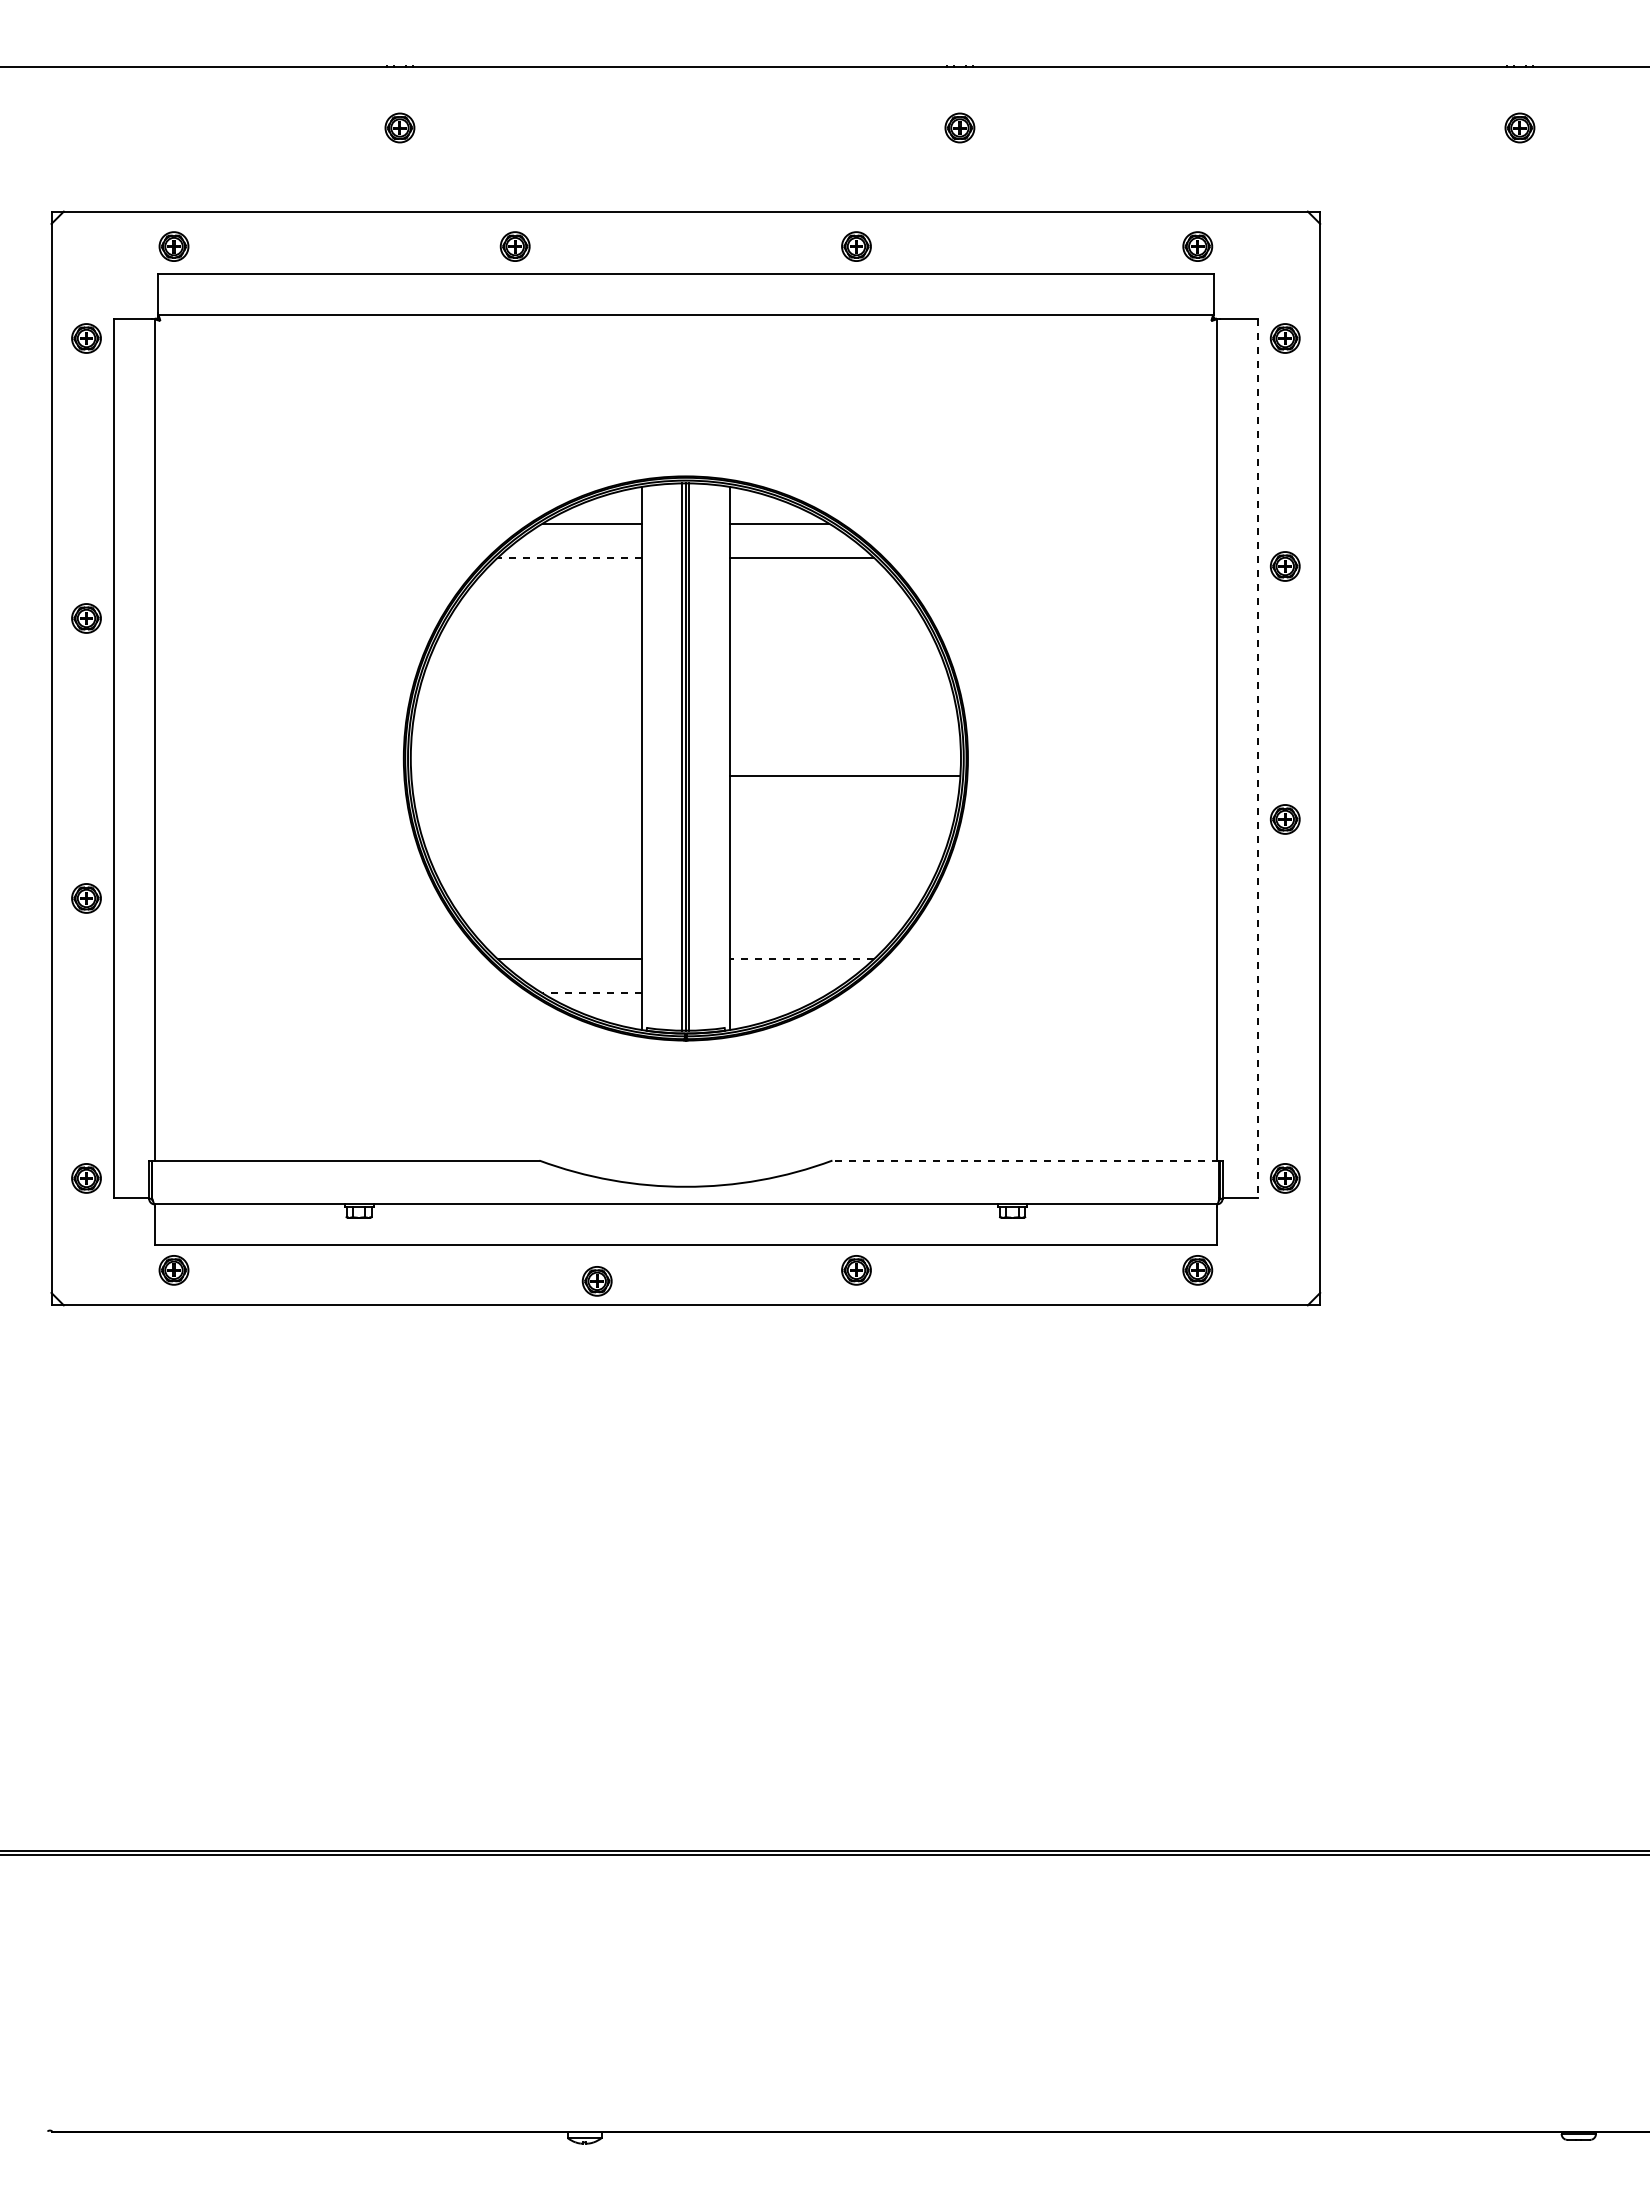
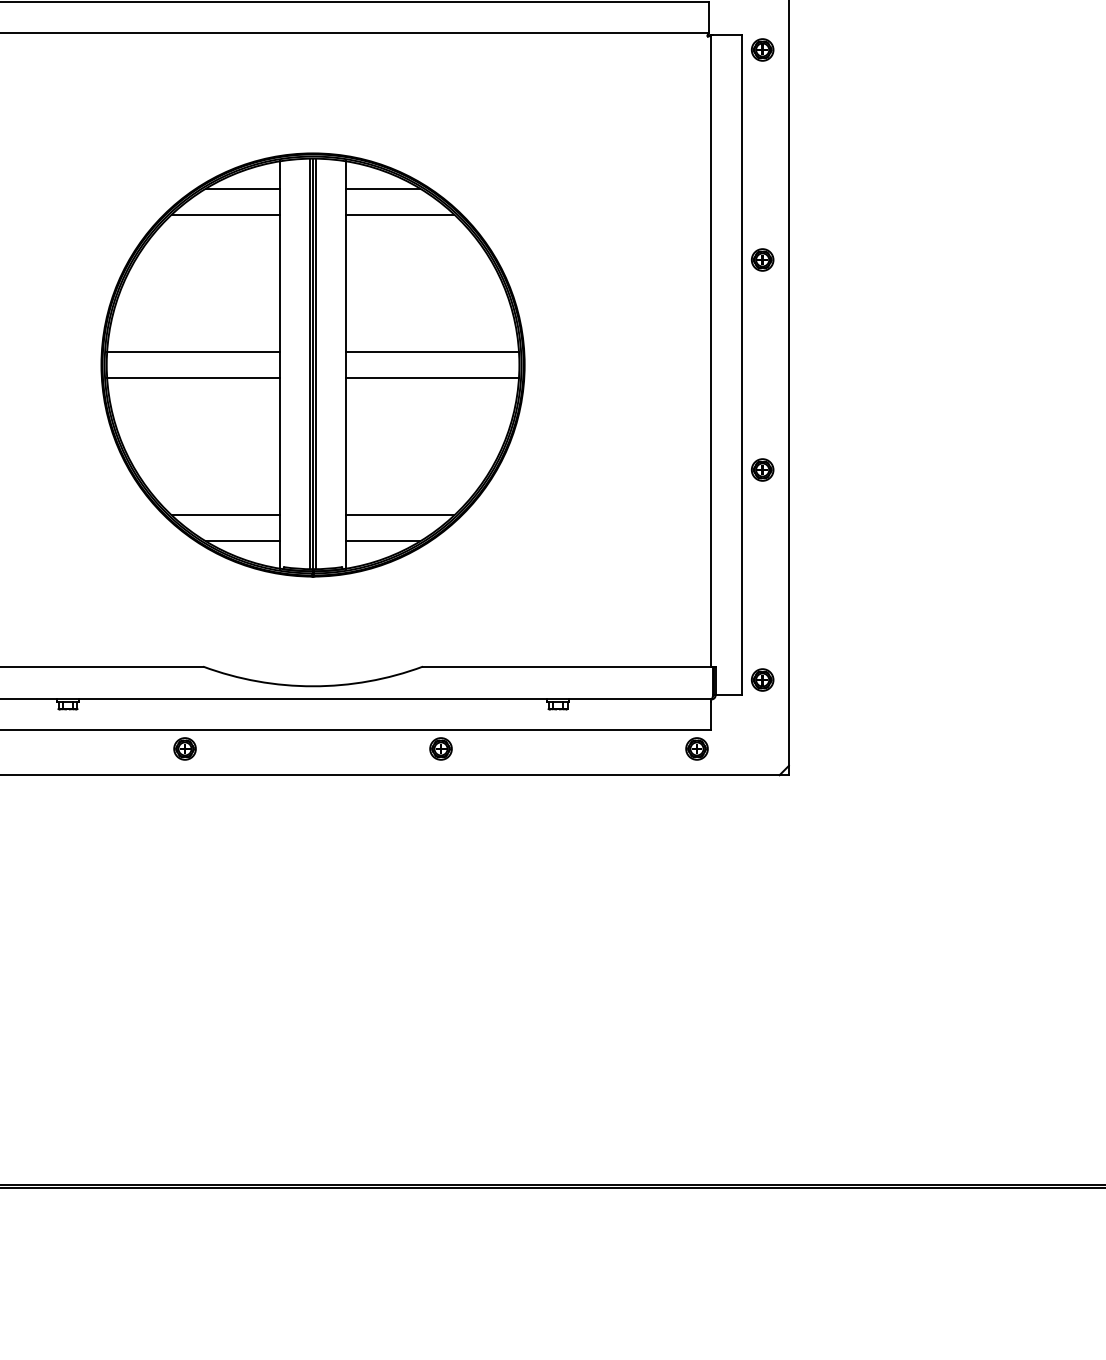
line: (569, 557) -> (225, 214), dashed -> solid
part: (1284, 566) -> (762, 260), moved
line: (526, 741) -> (193, 352), added
line: (844, 741) -> (432, 352), added
line: (1257, 758) -> (741, 365), dashed -> solid
line: (526, 775) -> (193, 377), added
part: (1284, 819) -> (762, 470), moved
line: (801, 959) -> (399, 515), dashed -> solid
line: (592, 993) -> (243, 541), dashed -> solid
line: (779, 993) -> (383, 541), added
line: (1025, 1160) -> (567, 666), dashed -> solid
part: (596, 1281) -> (184, 749), moved

